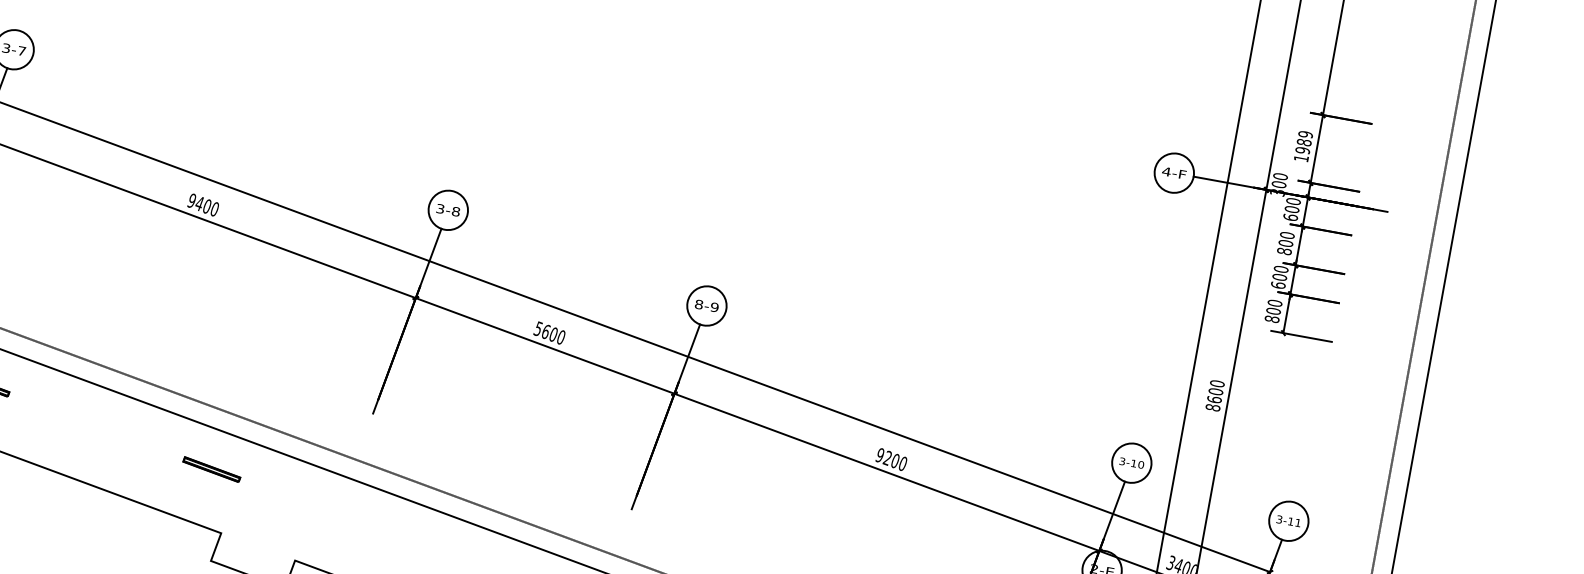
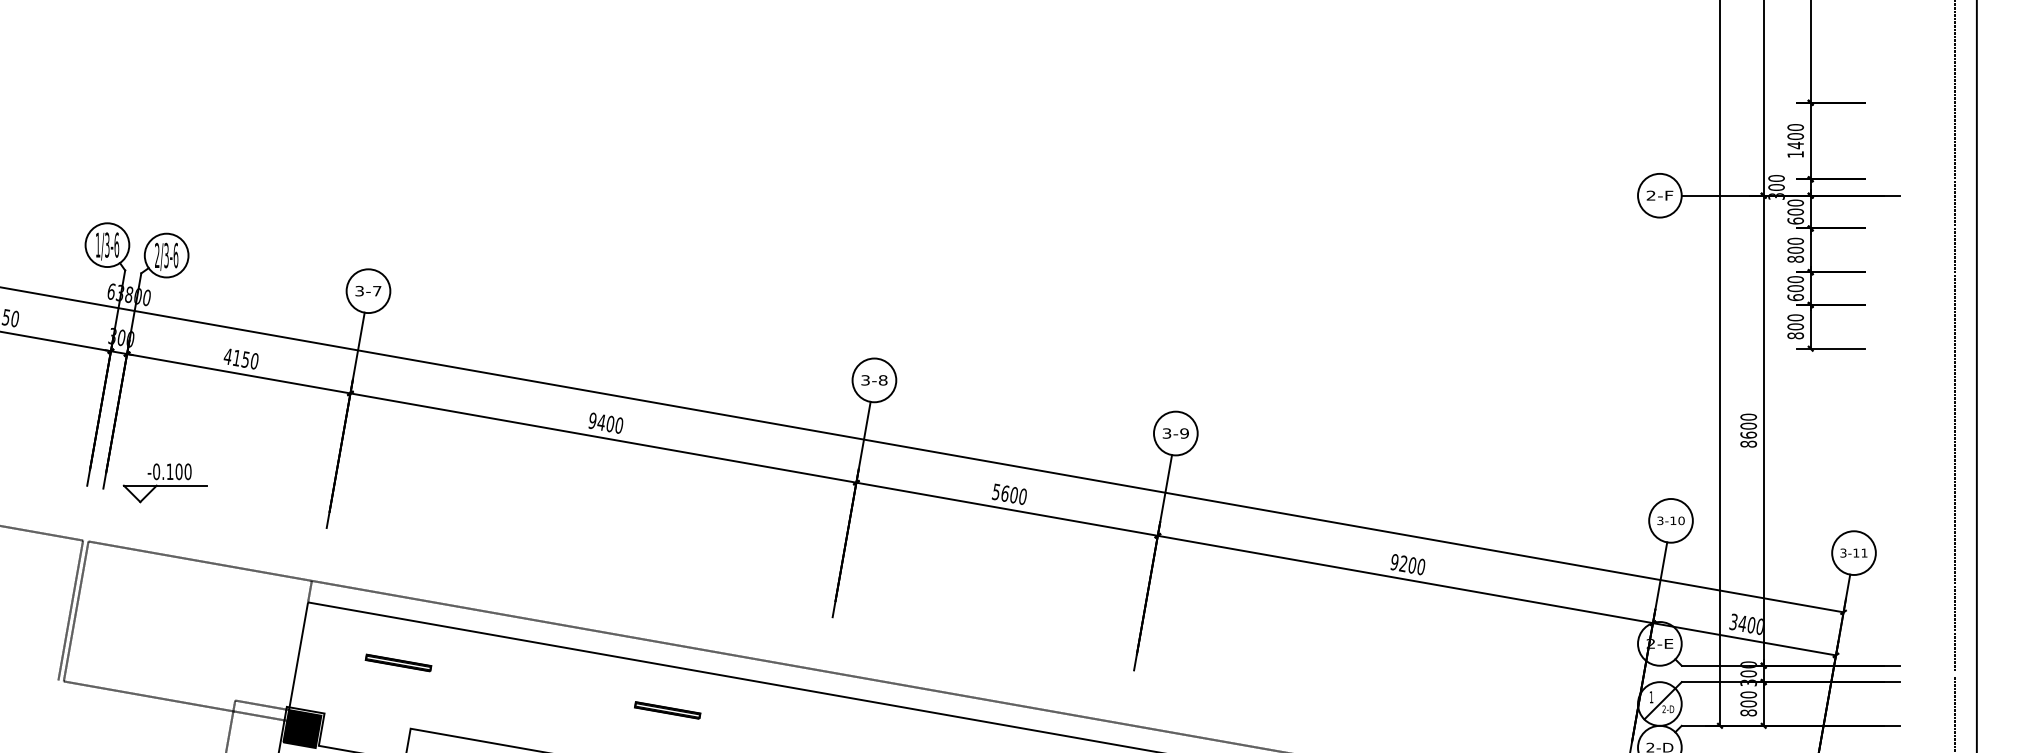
text: (1304, 142) -> (1795, 136), 1989 -> 1400
text: (1166, 171) -> (1650, 195), 4-F -> 2-F
text: (698, 304) -> (1166, 433), 8-9 -> 3-9

